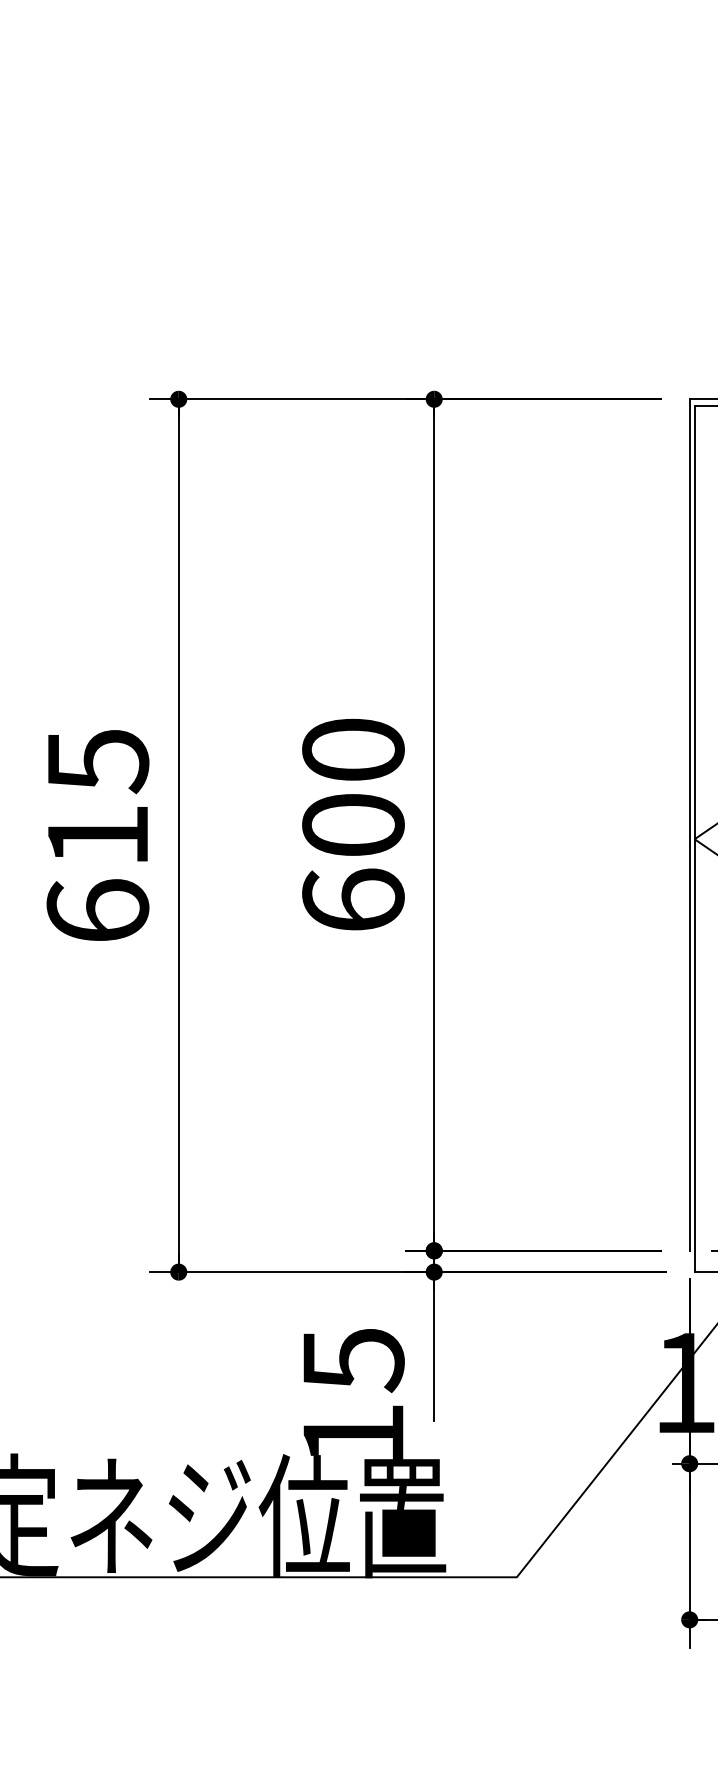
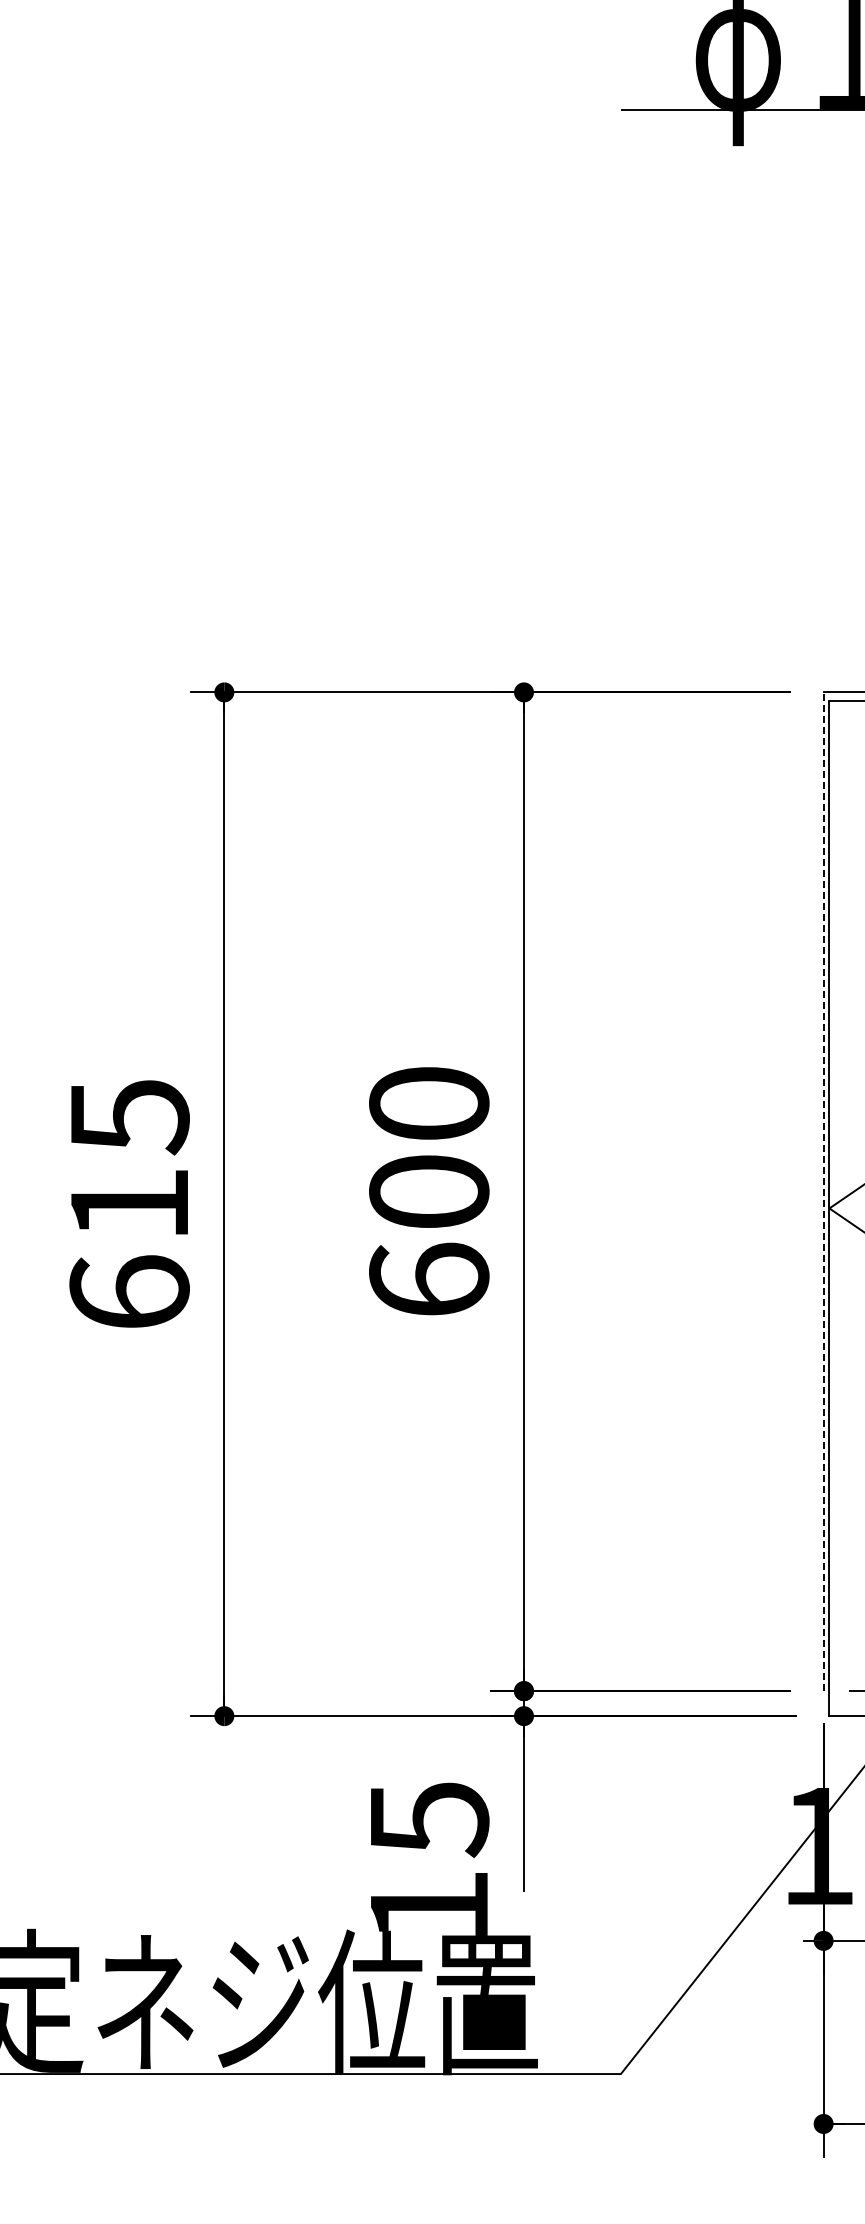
line: (689, 824) -> (823, 1191), solid -> dashed

